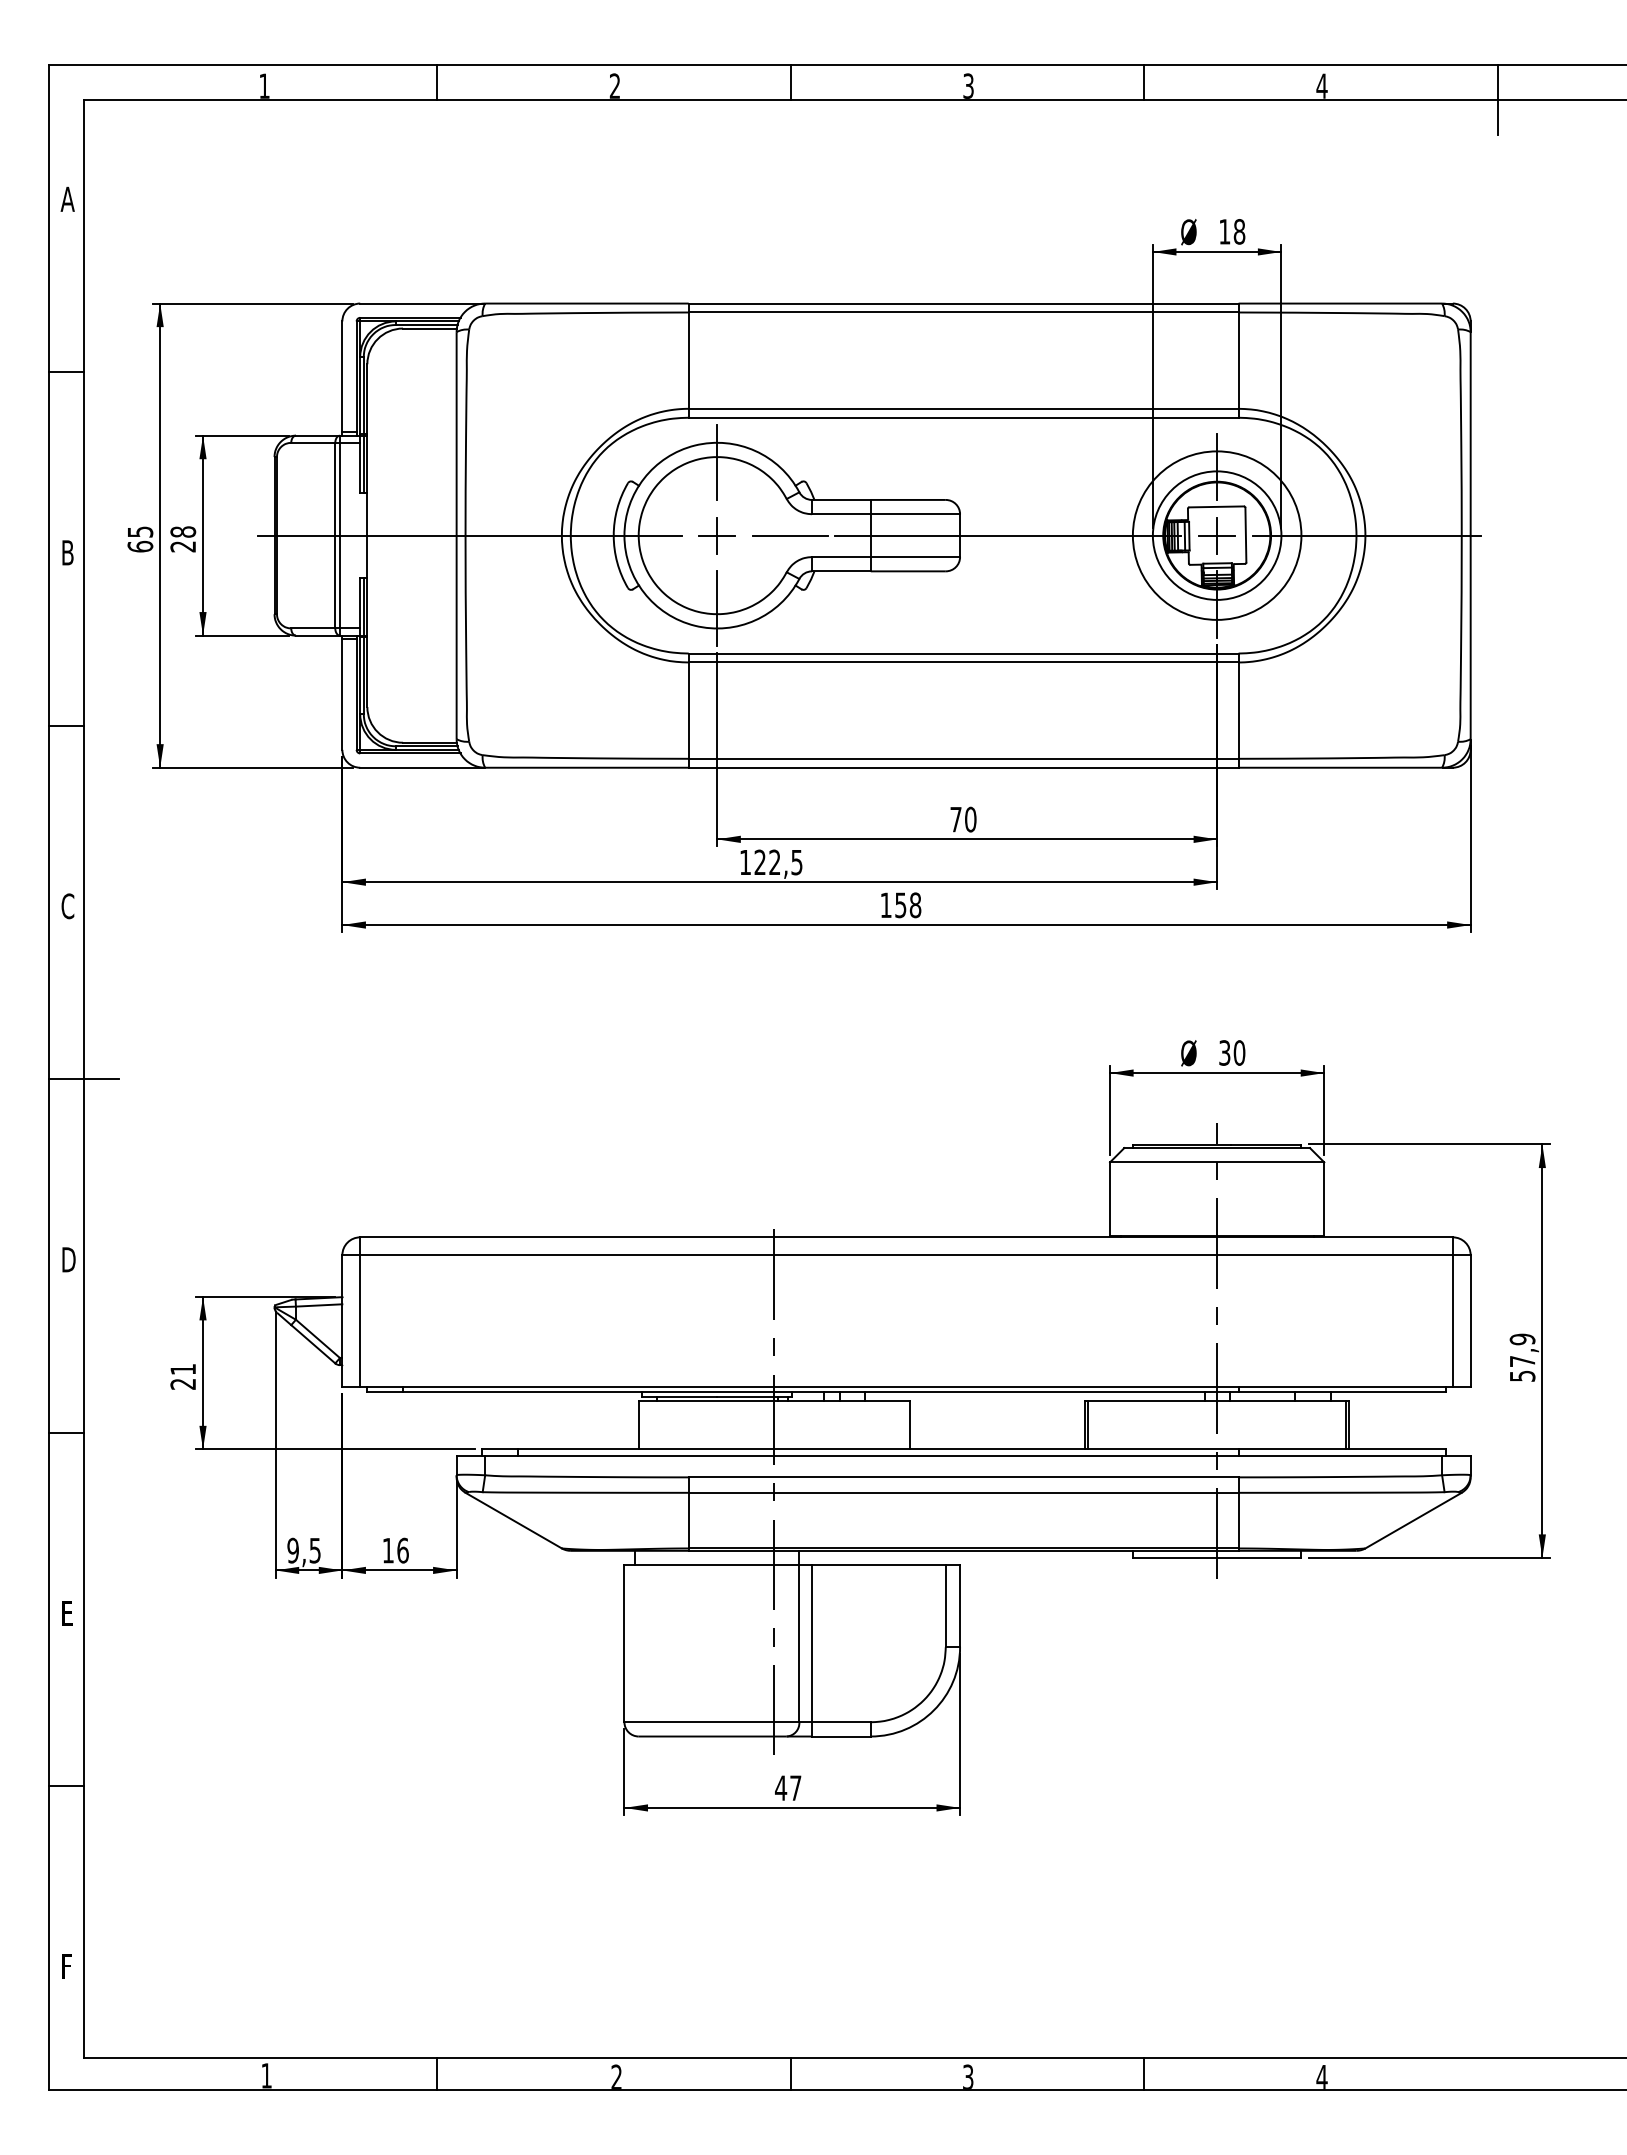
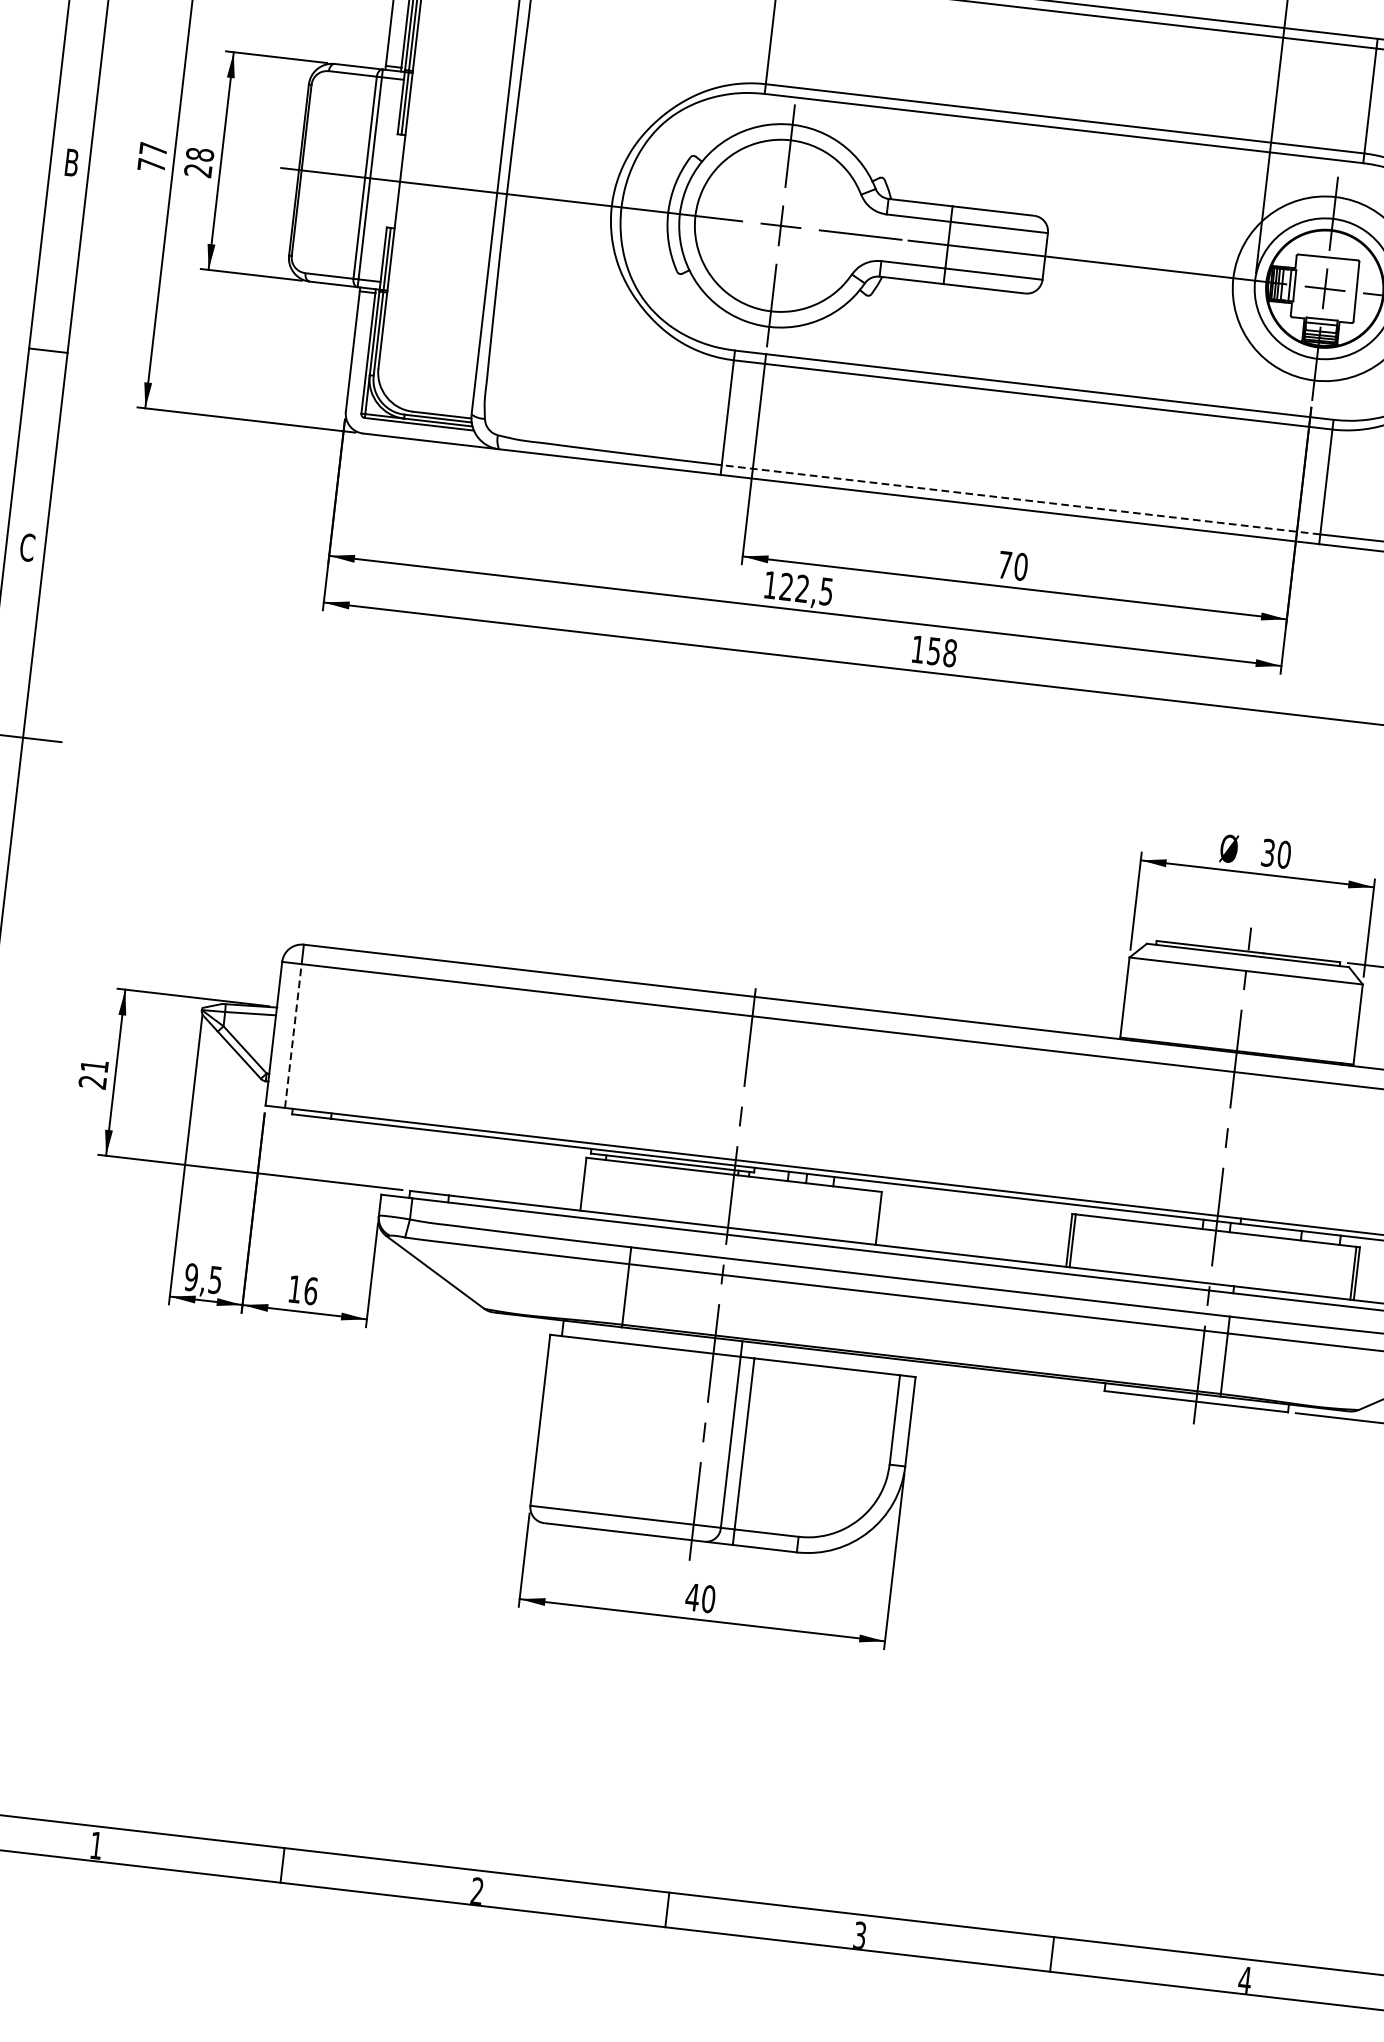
text: (140, 539) -> (152, 157), 65 -> 77
line: (963, 758) -> (1020, 499), solid -> dashed
line: (360, 1320) -> (293, 1035), solid -> dashed
text: (795, 1788) -> (708, 1599), 47 -> 40

